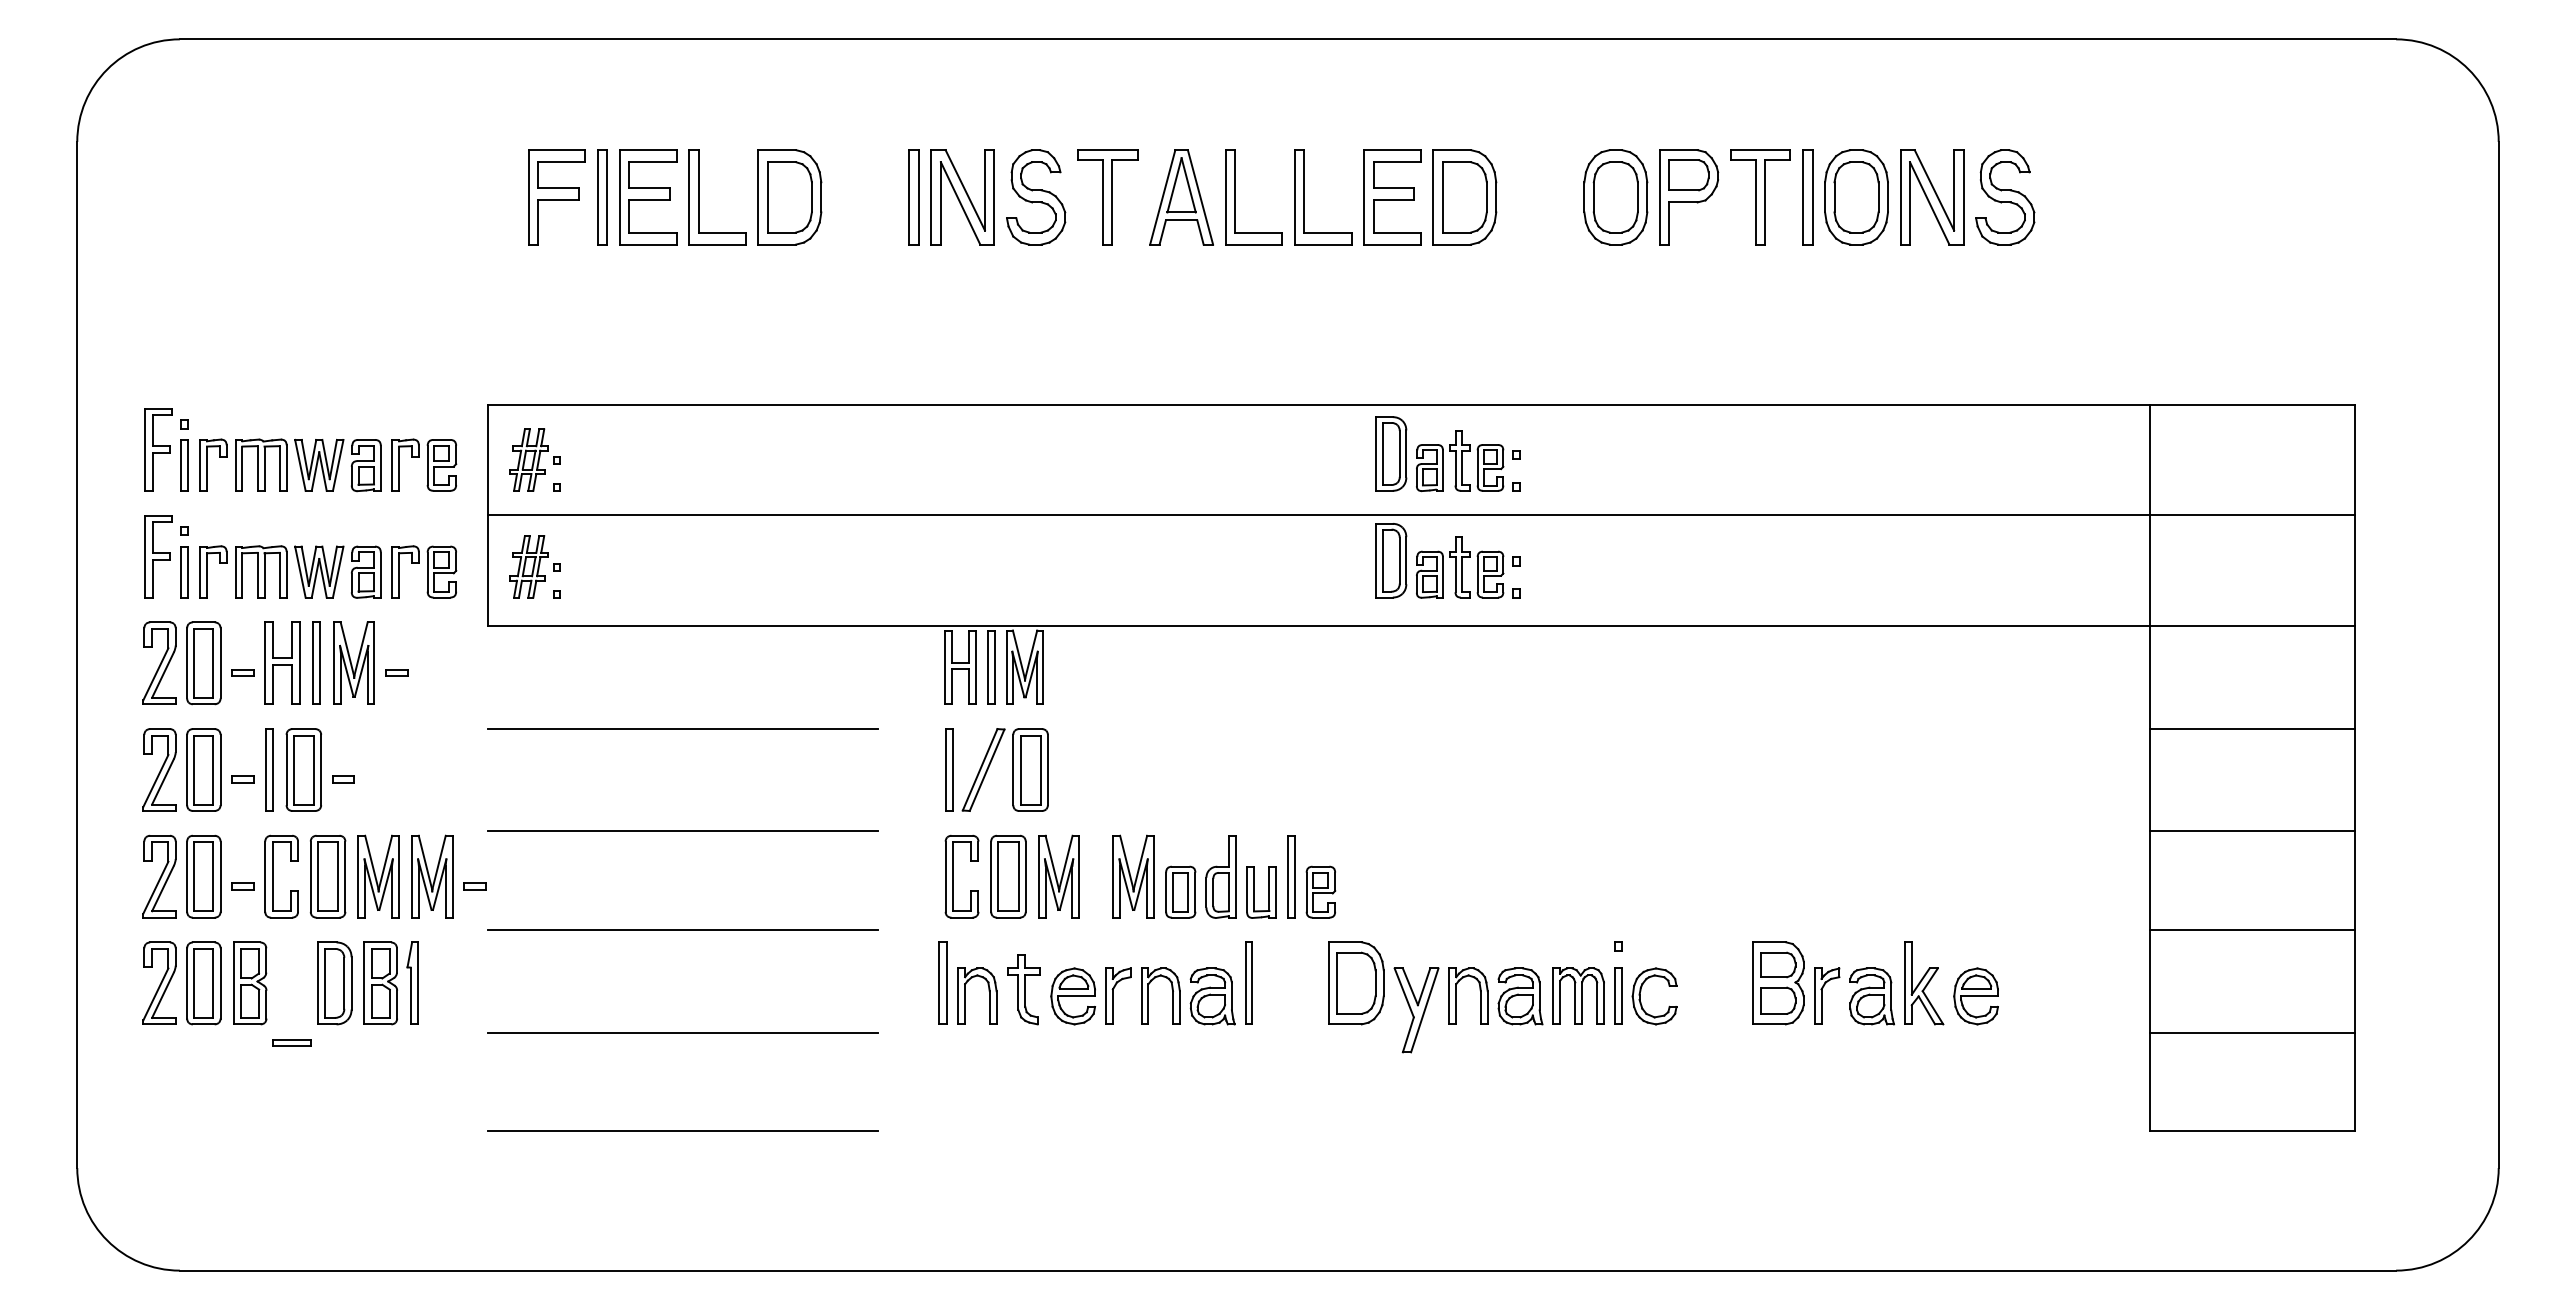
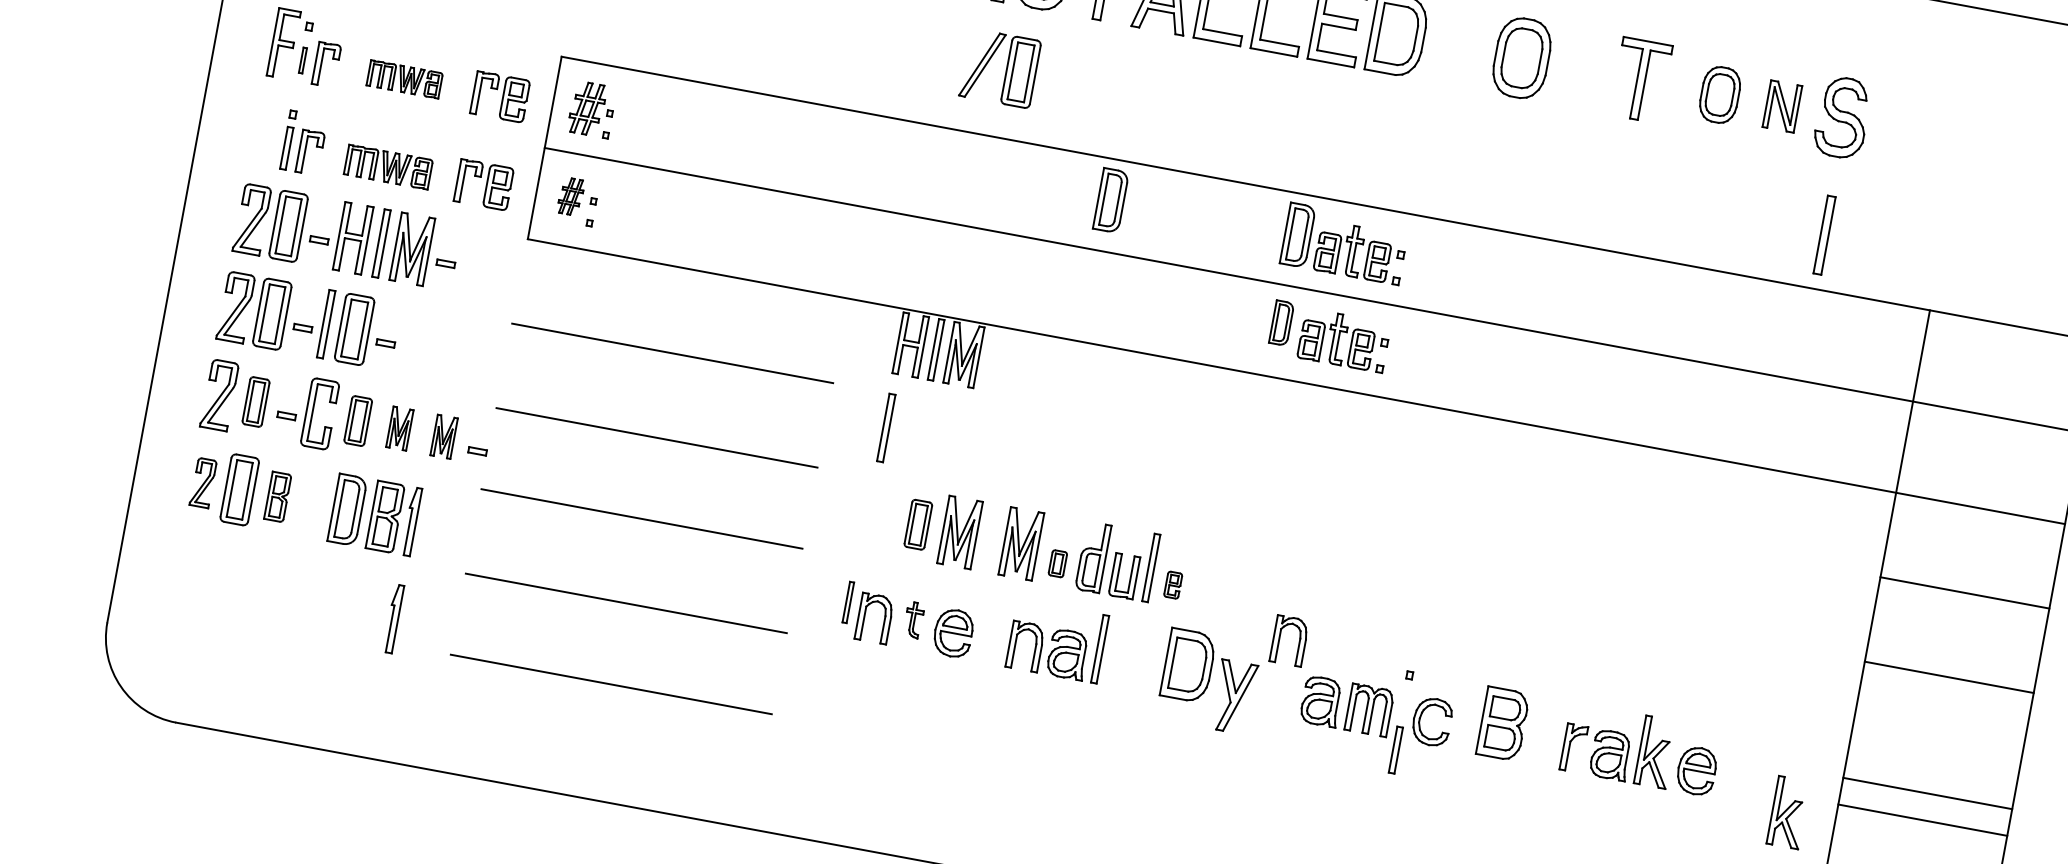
part: (1689, 197) -> (1582, 69), removed
part: (1807, 197) -> (1824, 235), moved
part: (1856, 197) -> (1720, 95), size x0.7
part: (1932, 197) -> (1782, 106), size x0.6
part: (1164, 453) -> (1111, 200), added
part: (184, 465) -> (302, 60), size x0.6
part: (308, 465) -> (404, 79), size x0.6
part: (158, 556) -> (267, 131), removed
part: (1391, 560) -> (1281, 322), size x0.7
part: (528, 566) -> (570, 196), size x0.7
part: (308, 571) -> (388, 166), size x0.7
part: (1012, 769) -> (1006, 69), moved
part: (203, 876) -> (255, 401), size x0.7
part: (327, 876) -> (357, 420), size x0.7
part: (378, 876) -> (399, 428), size x0.6
part: (432, 876) -> (444, 436), size x0.6
part: (953, 876) -> (873, 516), removed
part: (1008, 876) -> (918, 524), size x0.7
part: (1180, 891) -> (1057, 563), size x0.6
part: (1320, 891) -> (1172, 584), size x0.6
line: (2252, 929) -> (1922, 819), moved
part: (159, 982) -> (203, 482), size x0.7
part: (942, 982) -> (847, 601), size x0.6
part: (250, 983) -> (278, 497), size x0.7
part: (1778, 983) -> (1503, 724), moved
part: (1023, 989) -> (913, 619), size x0.6
part: (1118, 995) -> (990, 639), removed
part: (1456, 995) -> (1279, 638), moved
part: (1618, 995) -> (1396, 749), moved
part: (2093, 1025) -> (1788, 812), added
line: (2252, 1032) -> (1927, 793), moved
part: (291, 1042) -> (302, 551), removed
part: (412, 1100) -> (393, 618), added

